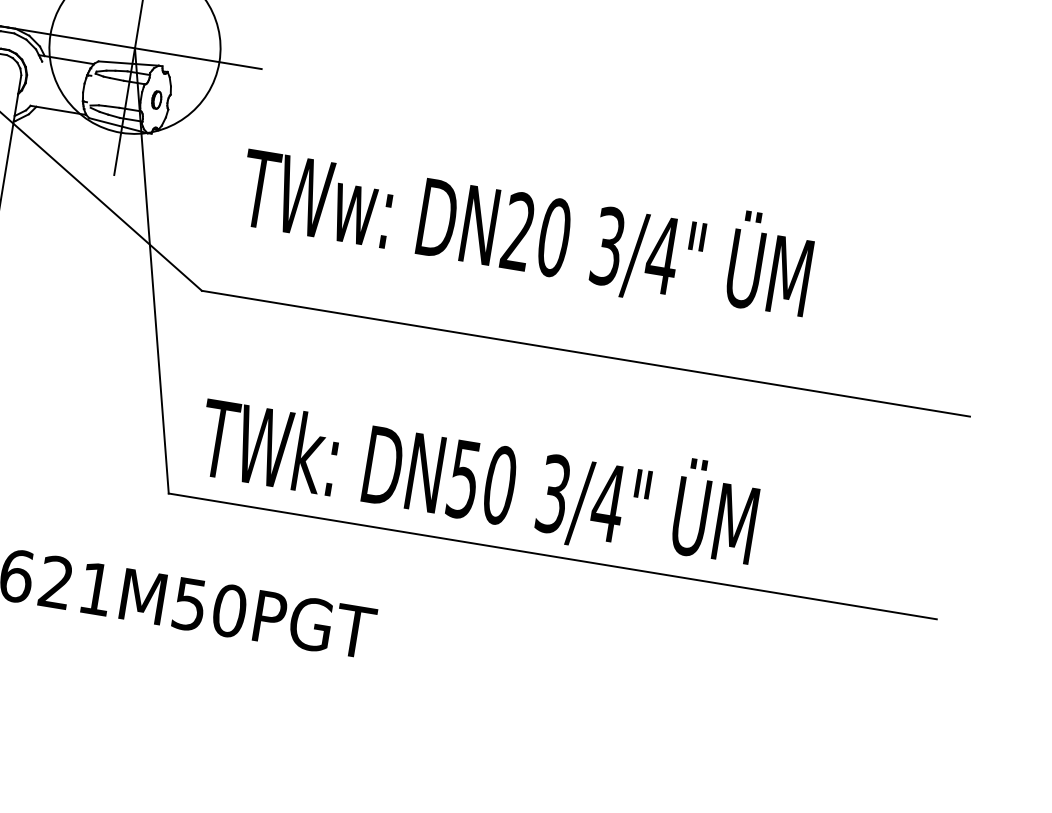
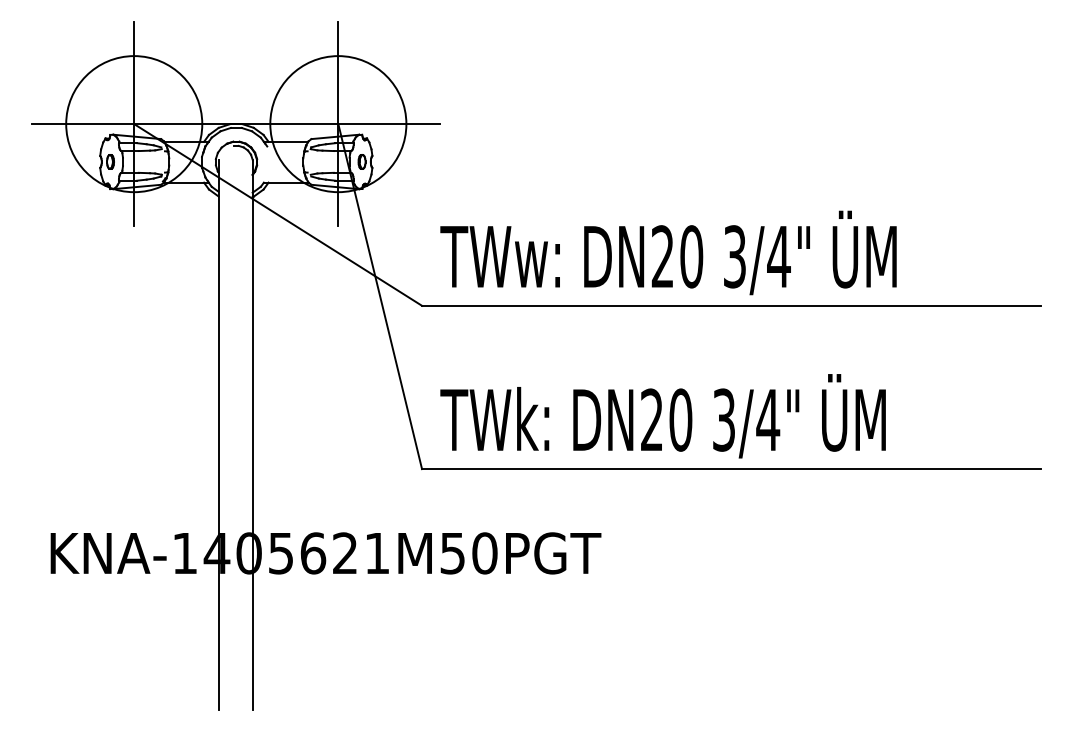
text: (526, 227) -> (668, 252), moved
text: (463, 478) -> (651, 419), DN50 -> DN20

